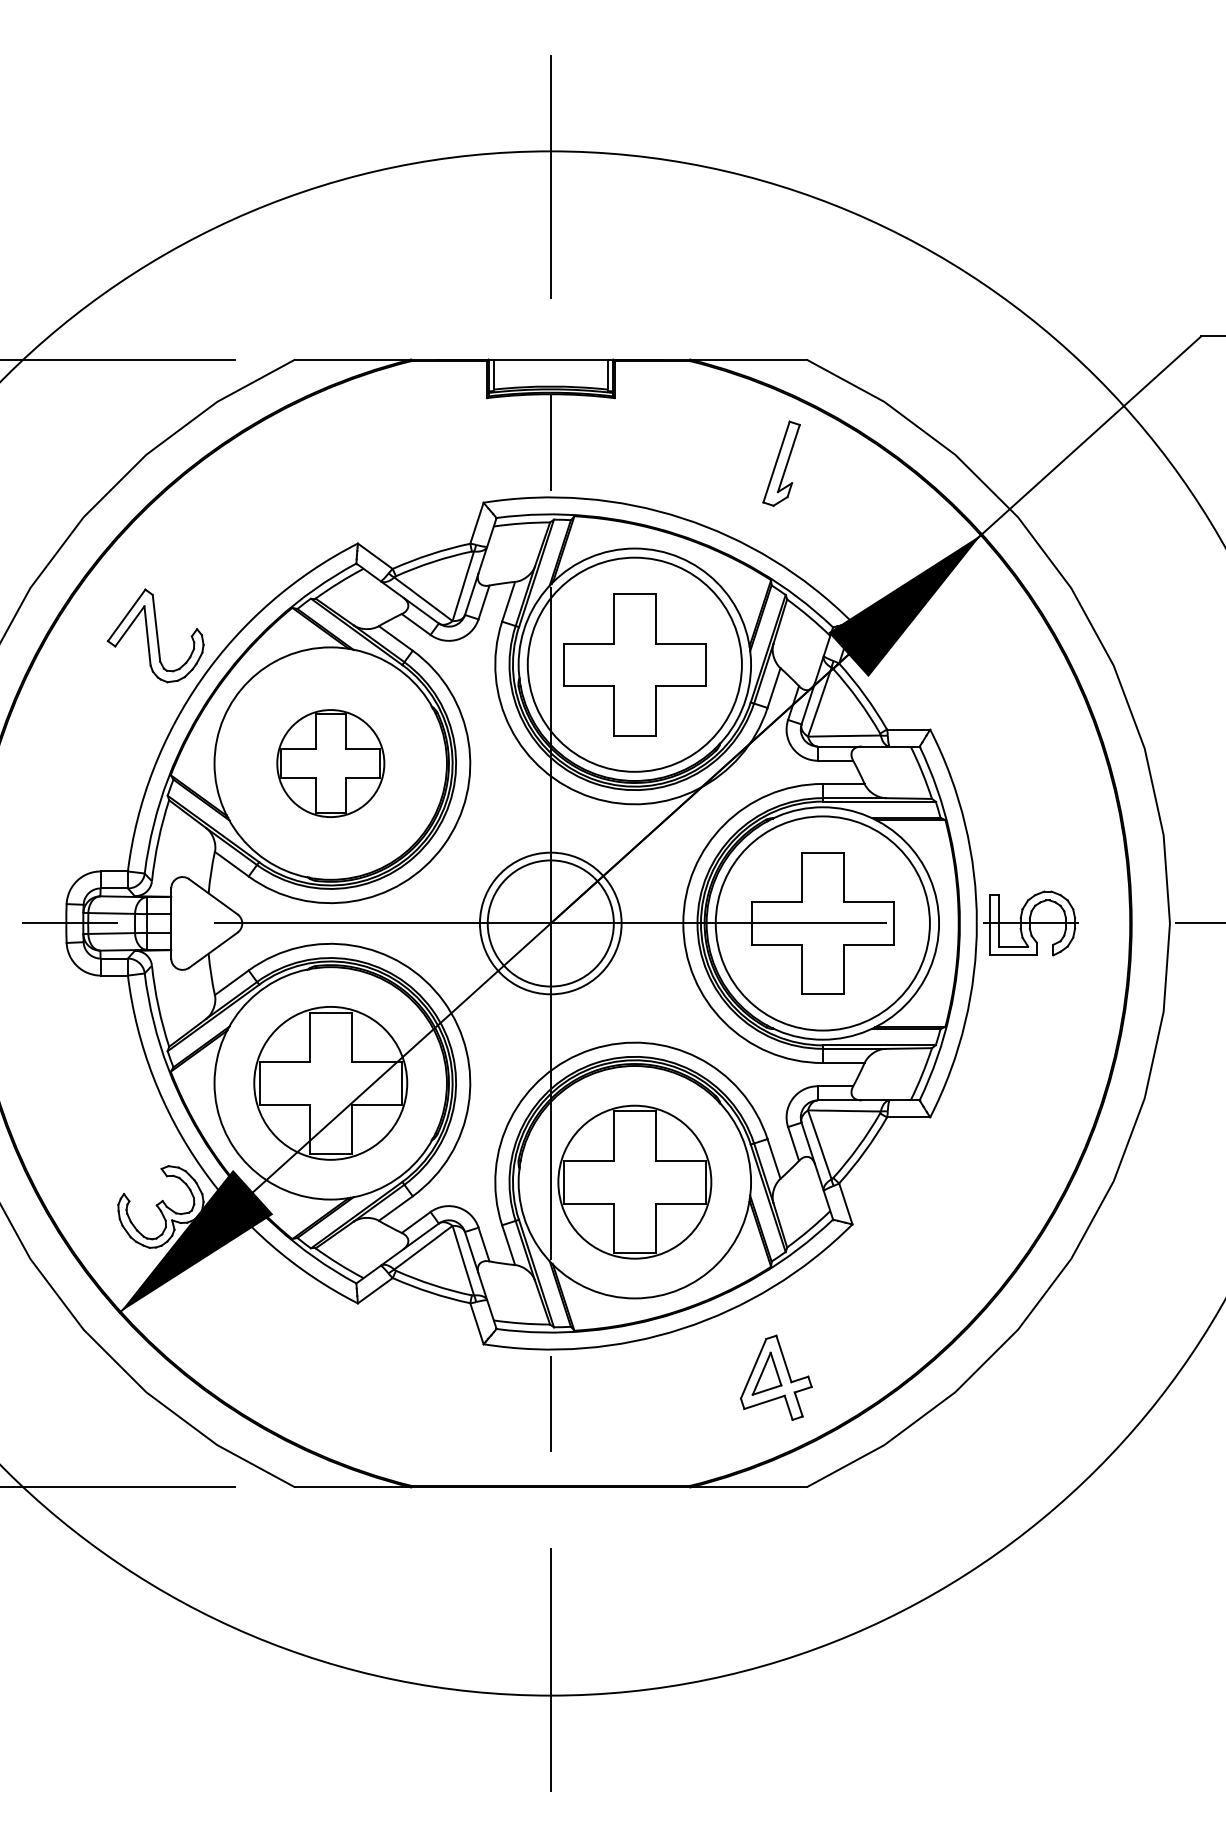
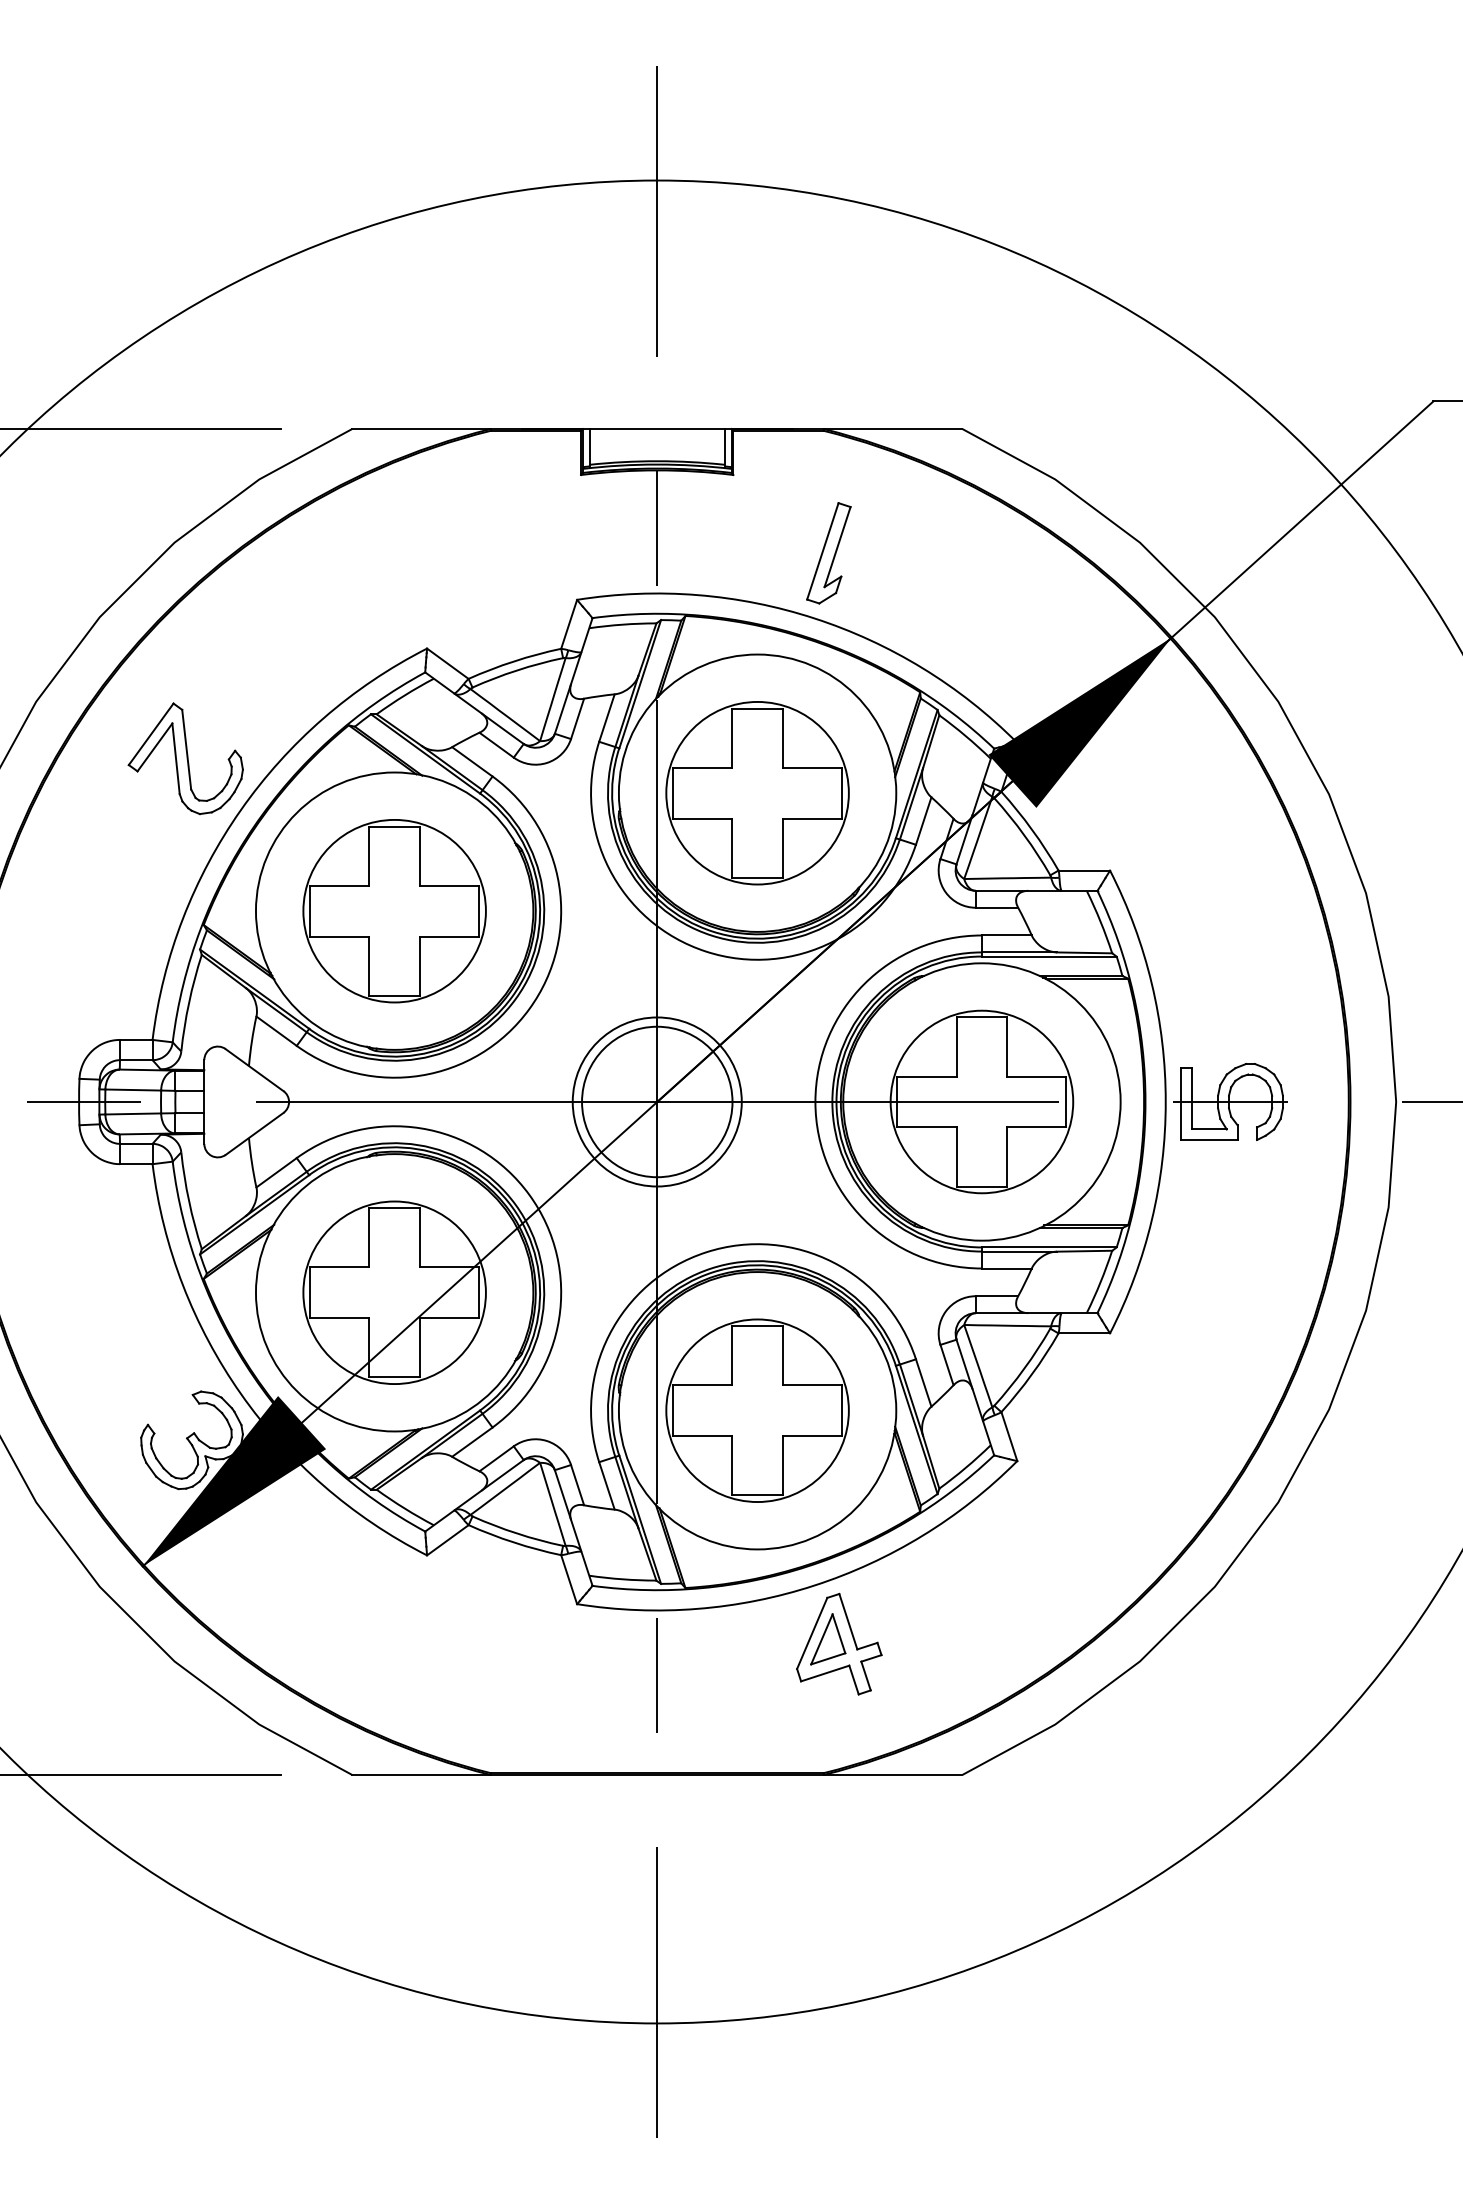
part: (781, 463) -> (828, 553), moved
circle: (634, 664) -> (757, 792), size x0.71
part: (330, 763) -> (394, 911), size x1.43
circle: (822, 923) -> (981, 1102), size x0.71
part: (775, 1377) -> (838, 1643), moved

